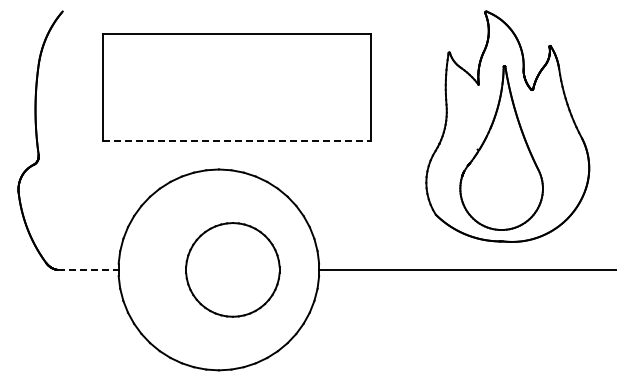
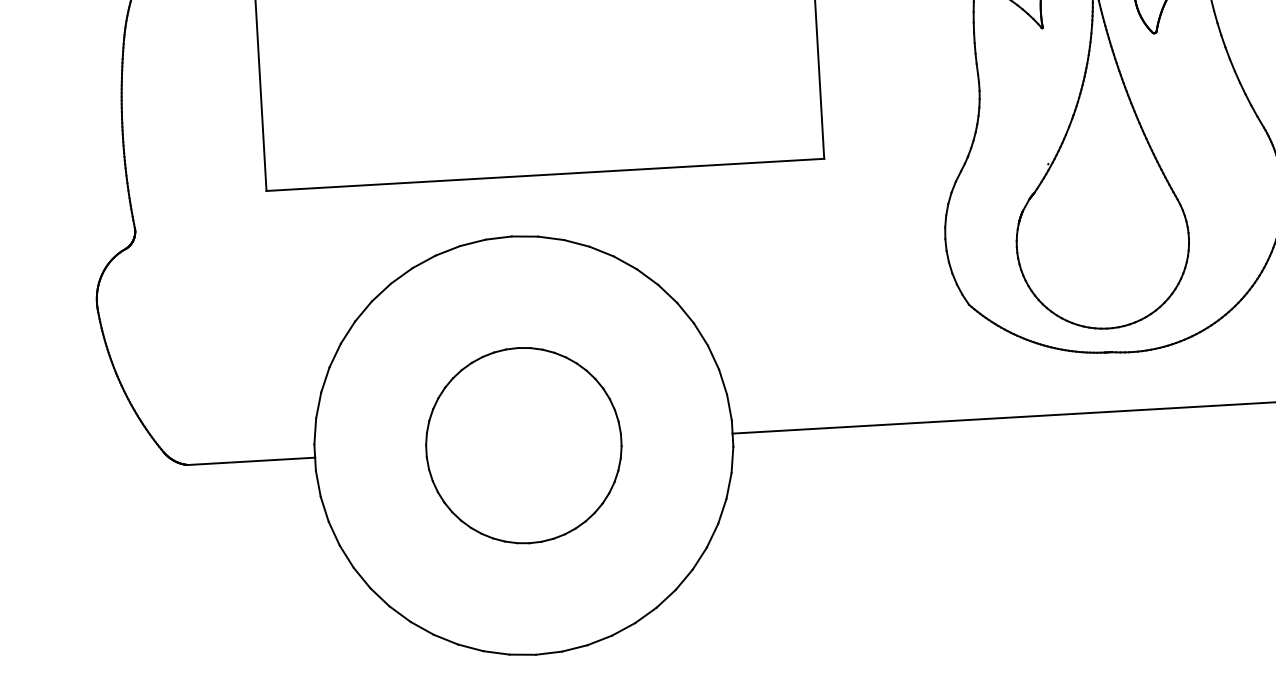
line: (236, 140) -> (544, 174), dashed -> solid
line: (88, 269) -> (252, 460), dashed -> solid
part: (232, 269) -> (522, 444), moved

